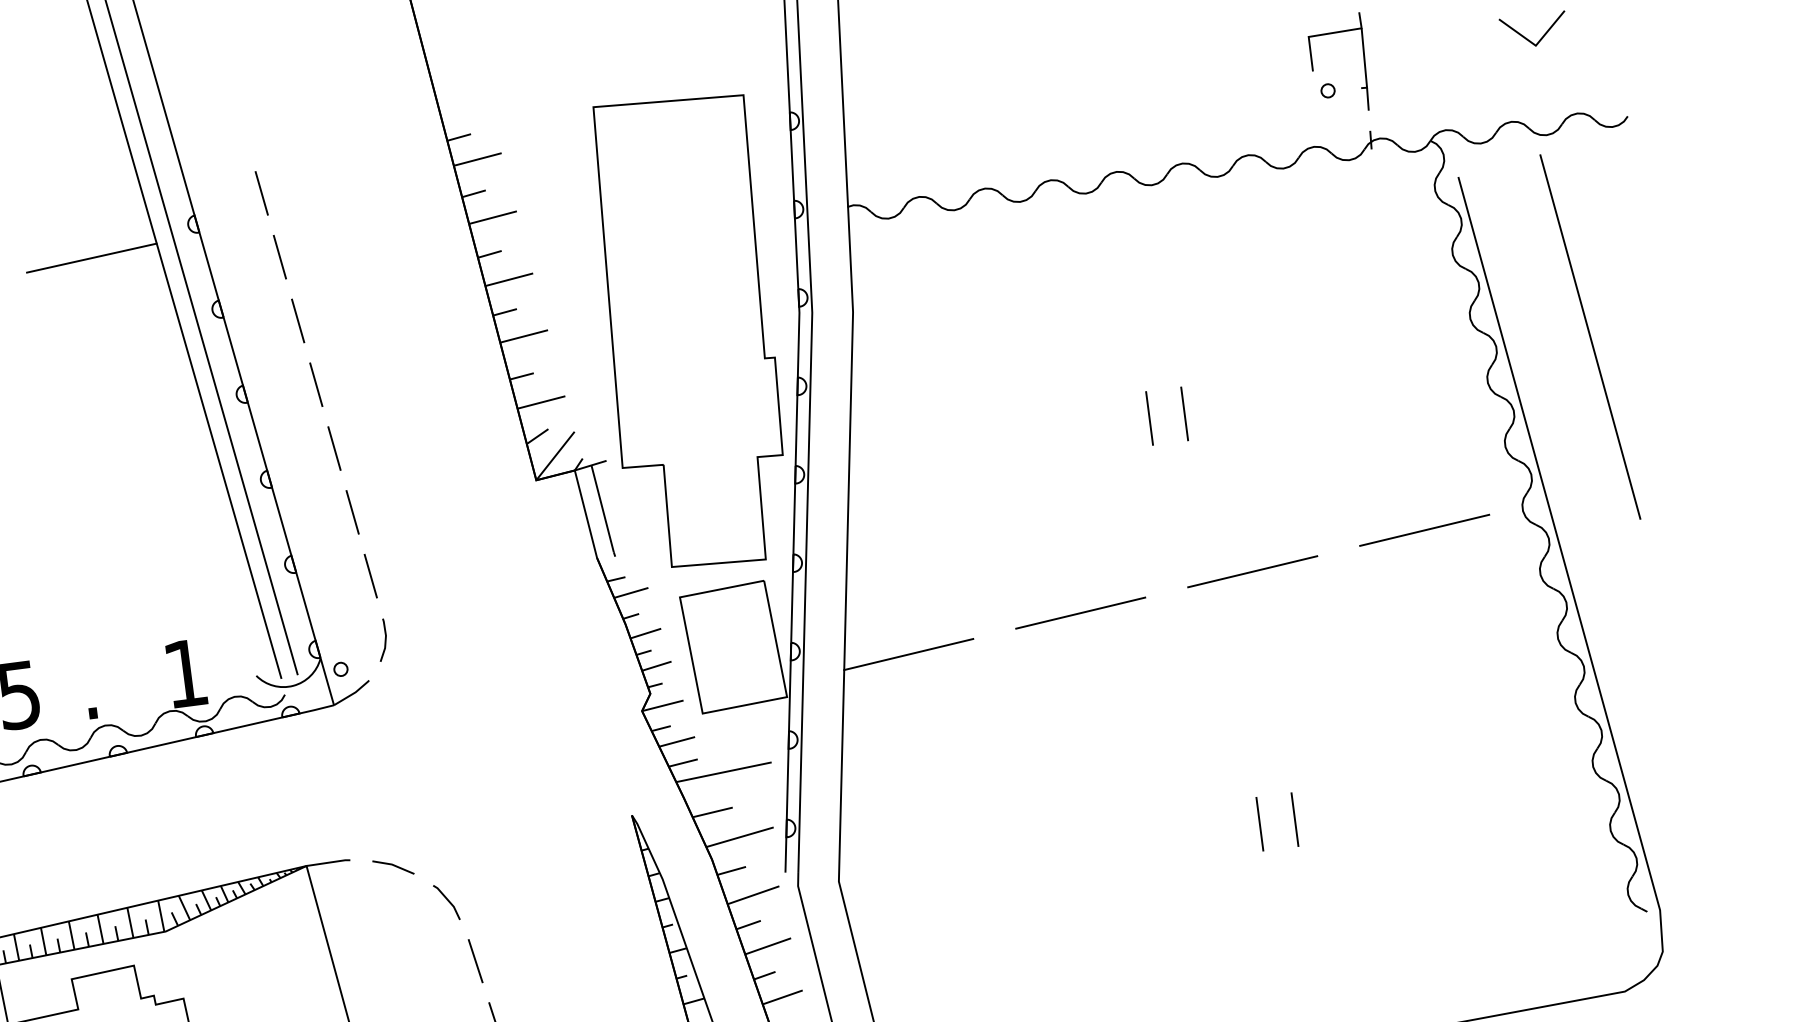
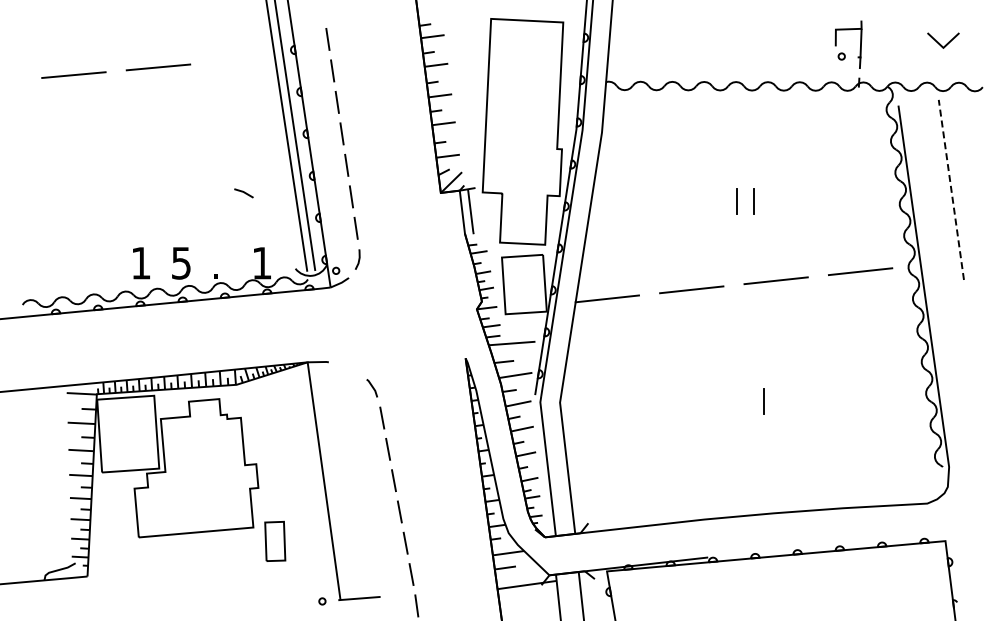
line: (90, 257) -> (242, 59), removed
line: (1590, 336) -> (951, 189), solid -> dashed
line: (1294, 820) -> (780, 401), removed
line: (392, 865) -> (243, 192), moved

